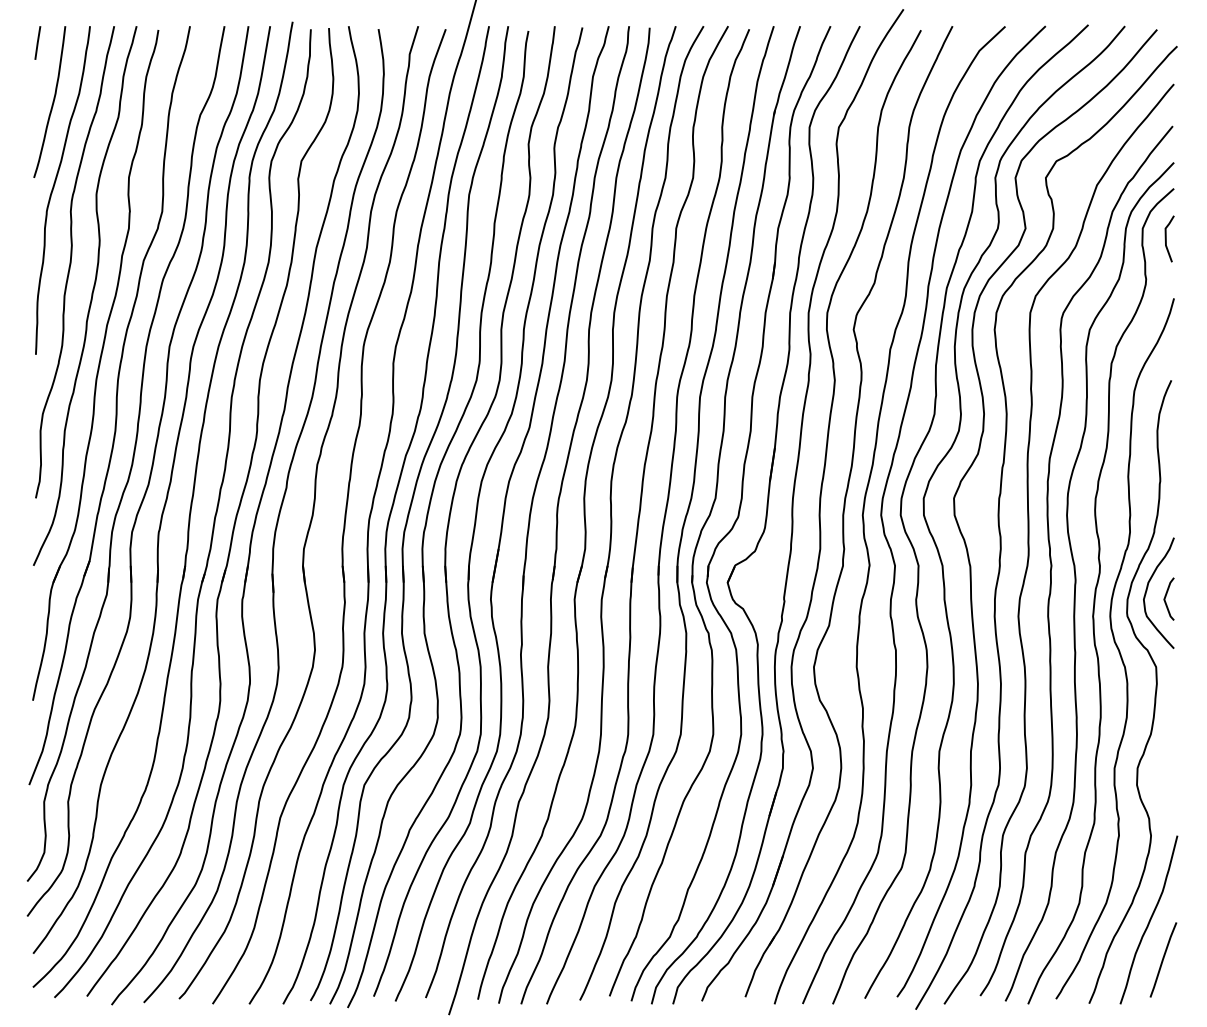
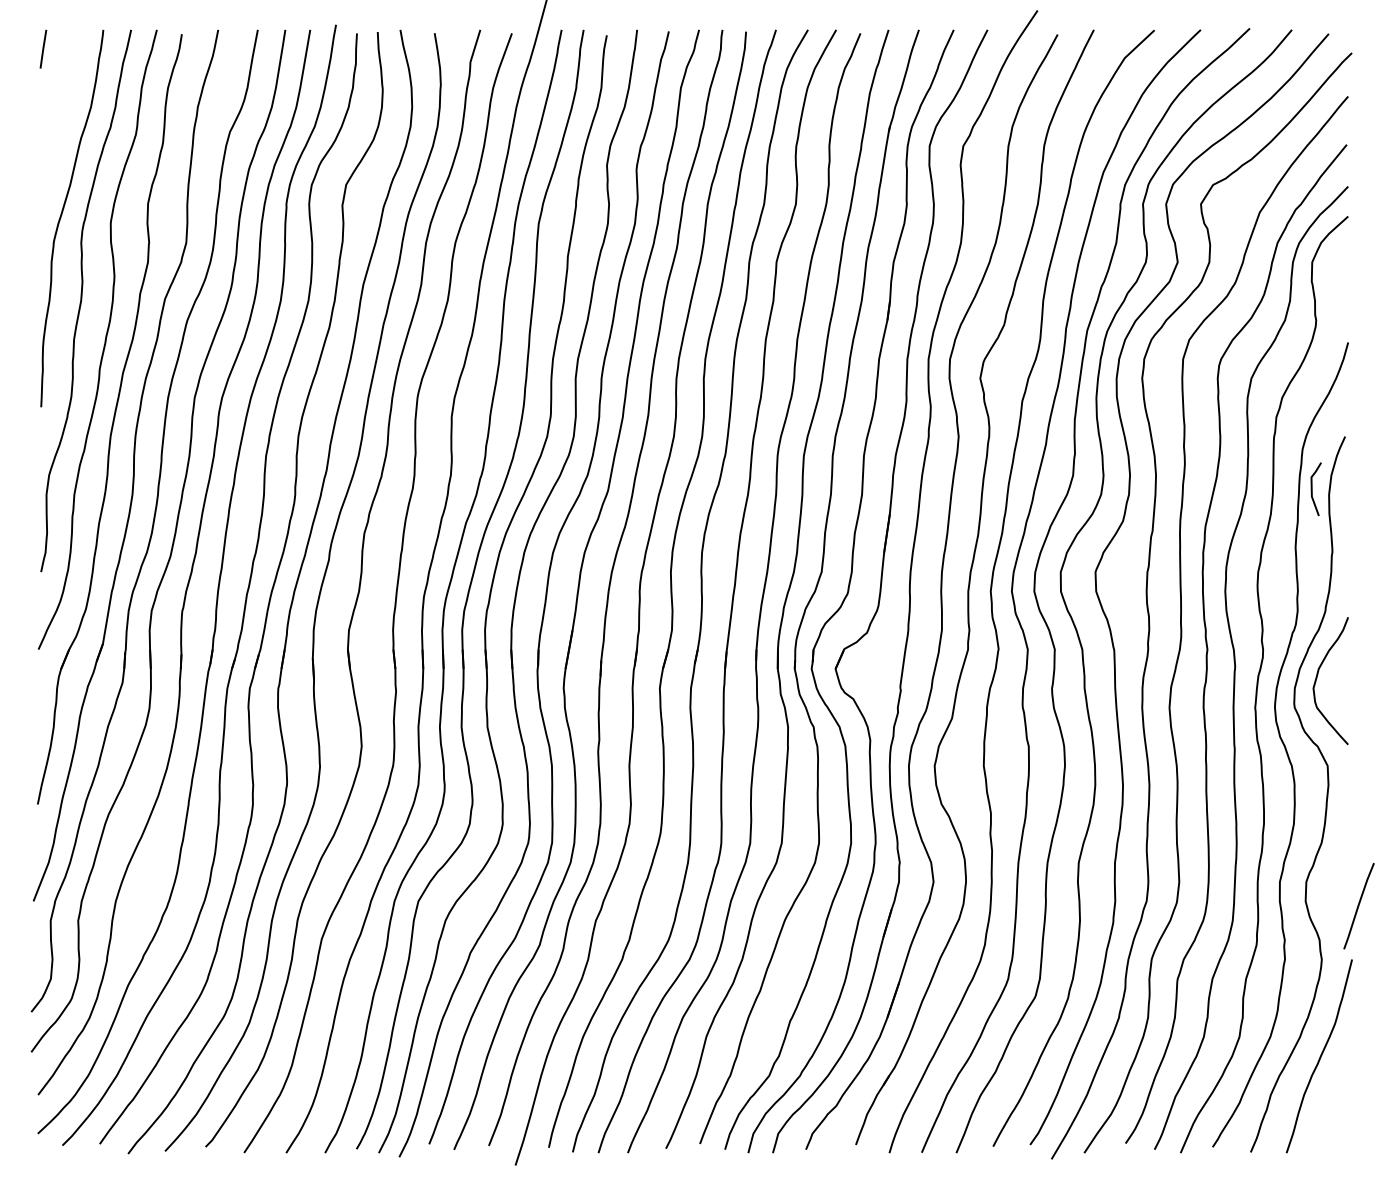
curve: (52, 101) -> (60, 116), removed
line: (1166, 239) -> (1312, 489), moved
line: (1165, 598) -> (1338, 687), removed
line: (1162, 960) -> (1358, 906), moved

